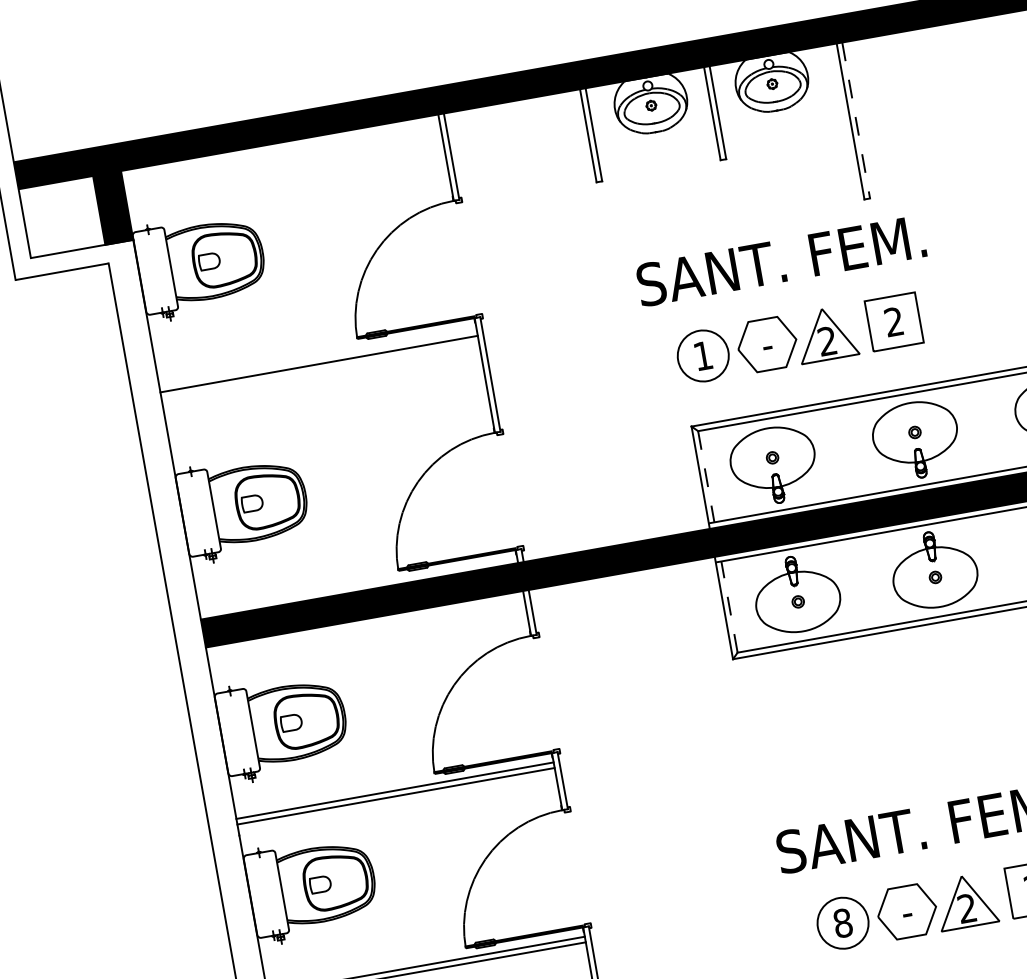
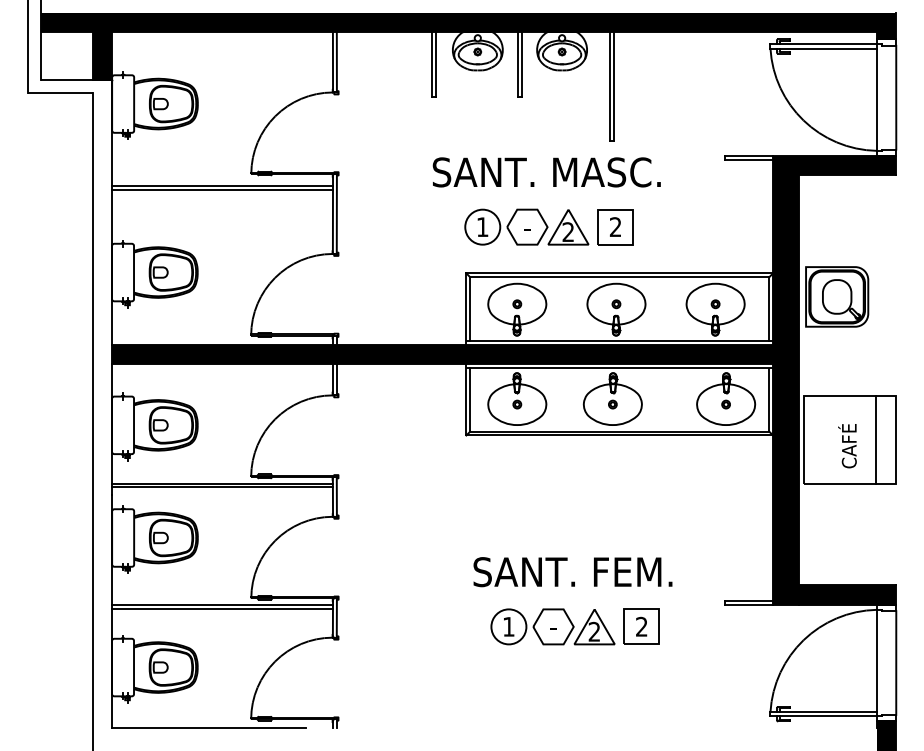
line: (856, 121) -> (614, 87), dashed -> solid
text: (780, 261) -> (546, 172), SANT. FEM. -> SANT. MASC.
line: (320, 369) -> (222, 190), added
line: (706, 477) -> (470, 309), dashed -> solid
line: (729, 606) -> (470, 399), dashed -> solid
text: (842, 922) -> (508, 626), 8 -> 1

